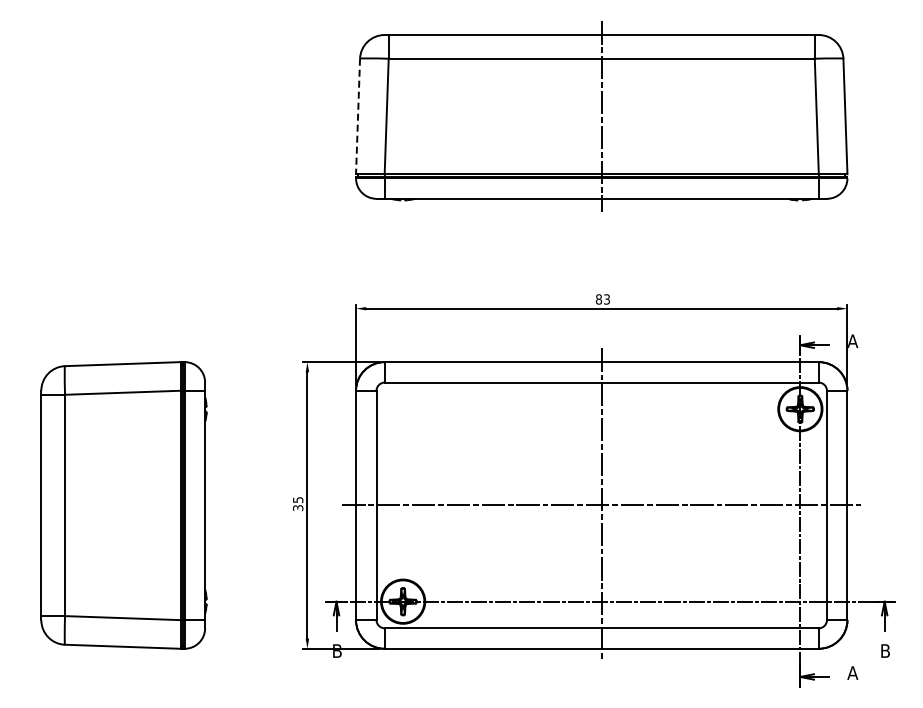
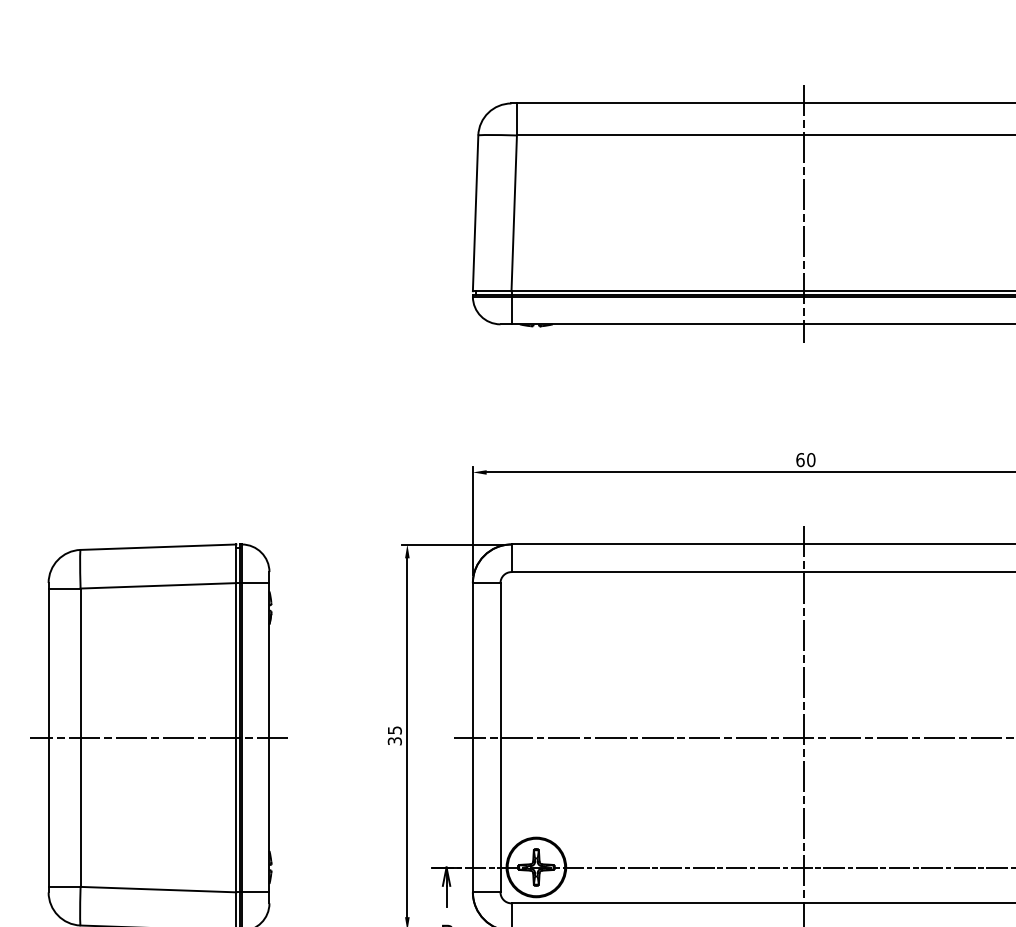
line: (358, 116) -> (476, 213), dashed -> solid
text: (602, 299) -> (805, 460), 83 -> 60
line: (122, 505) -> (158, 737), added

